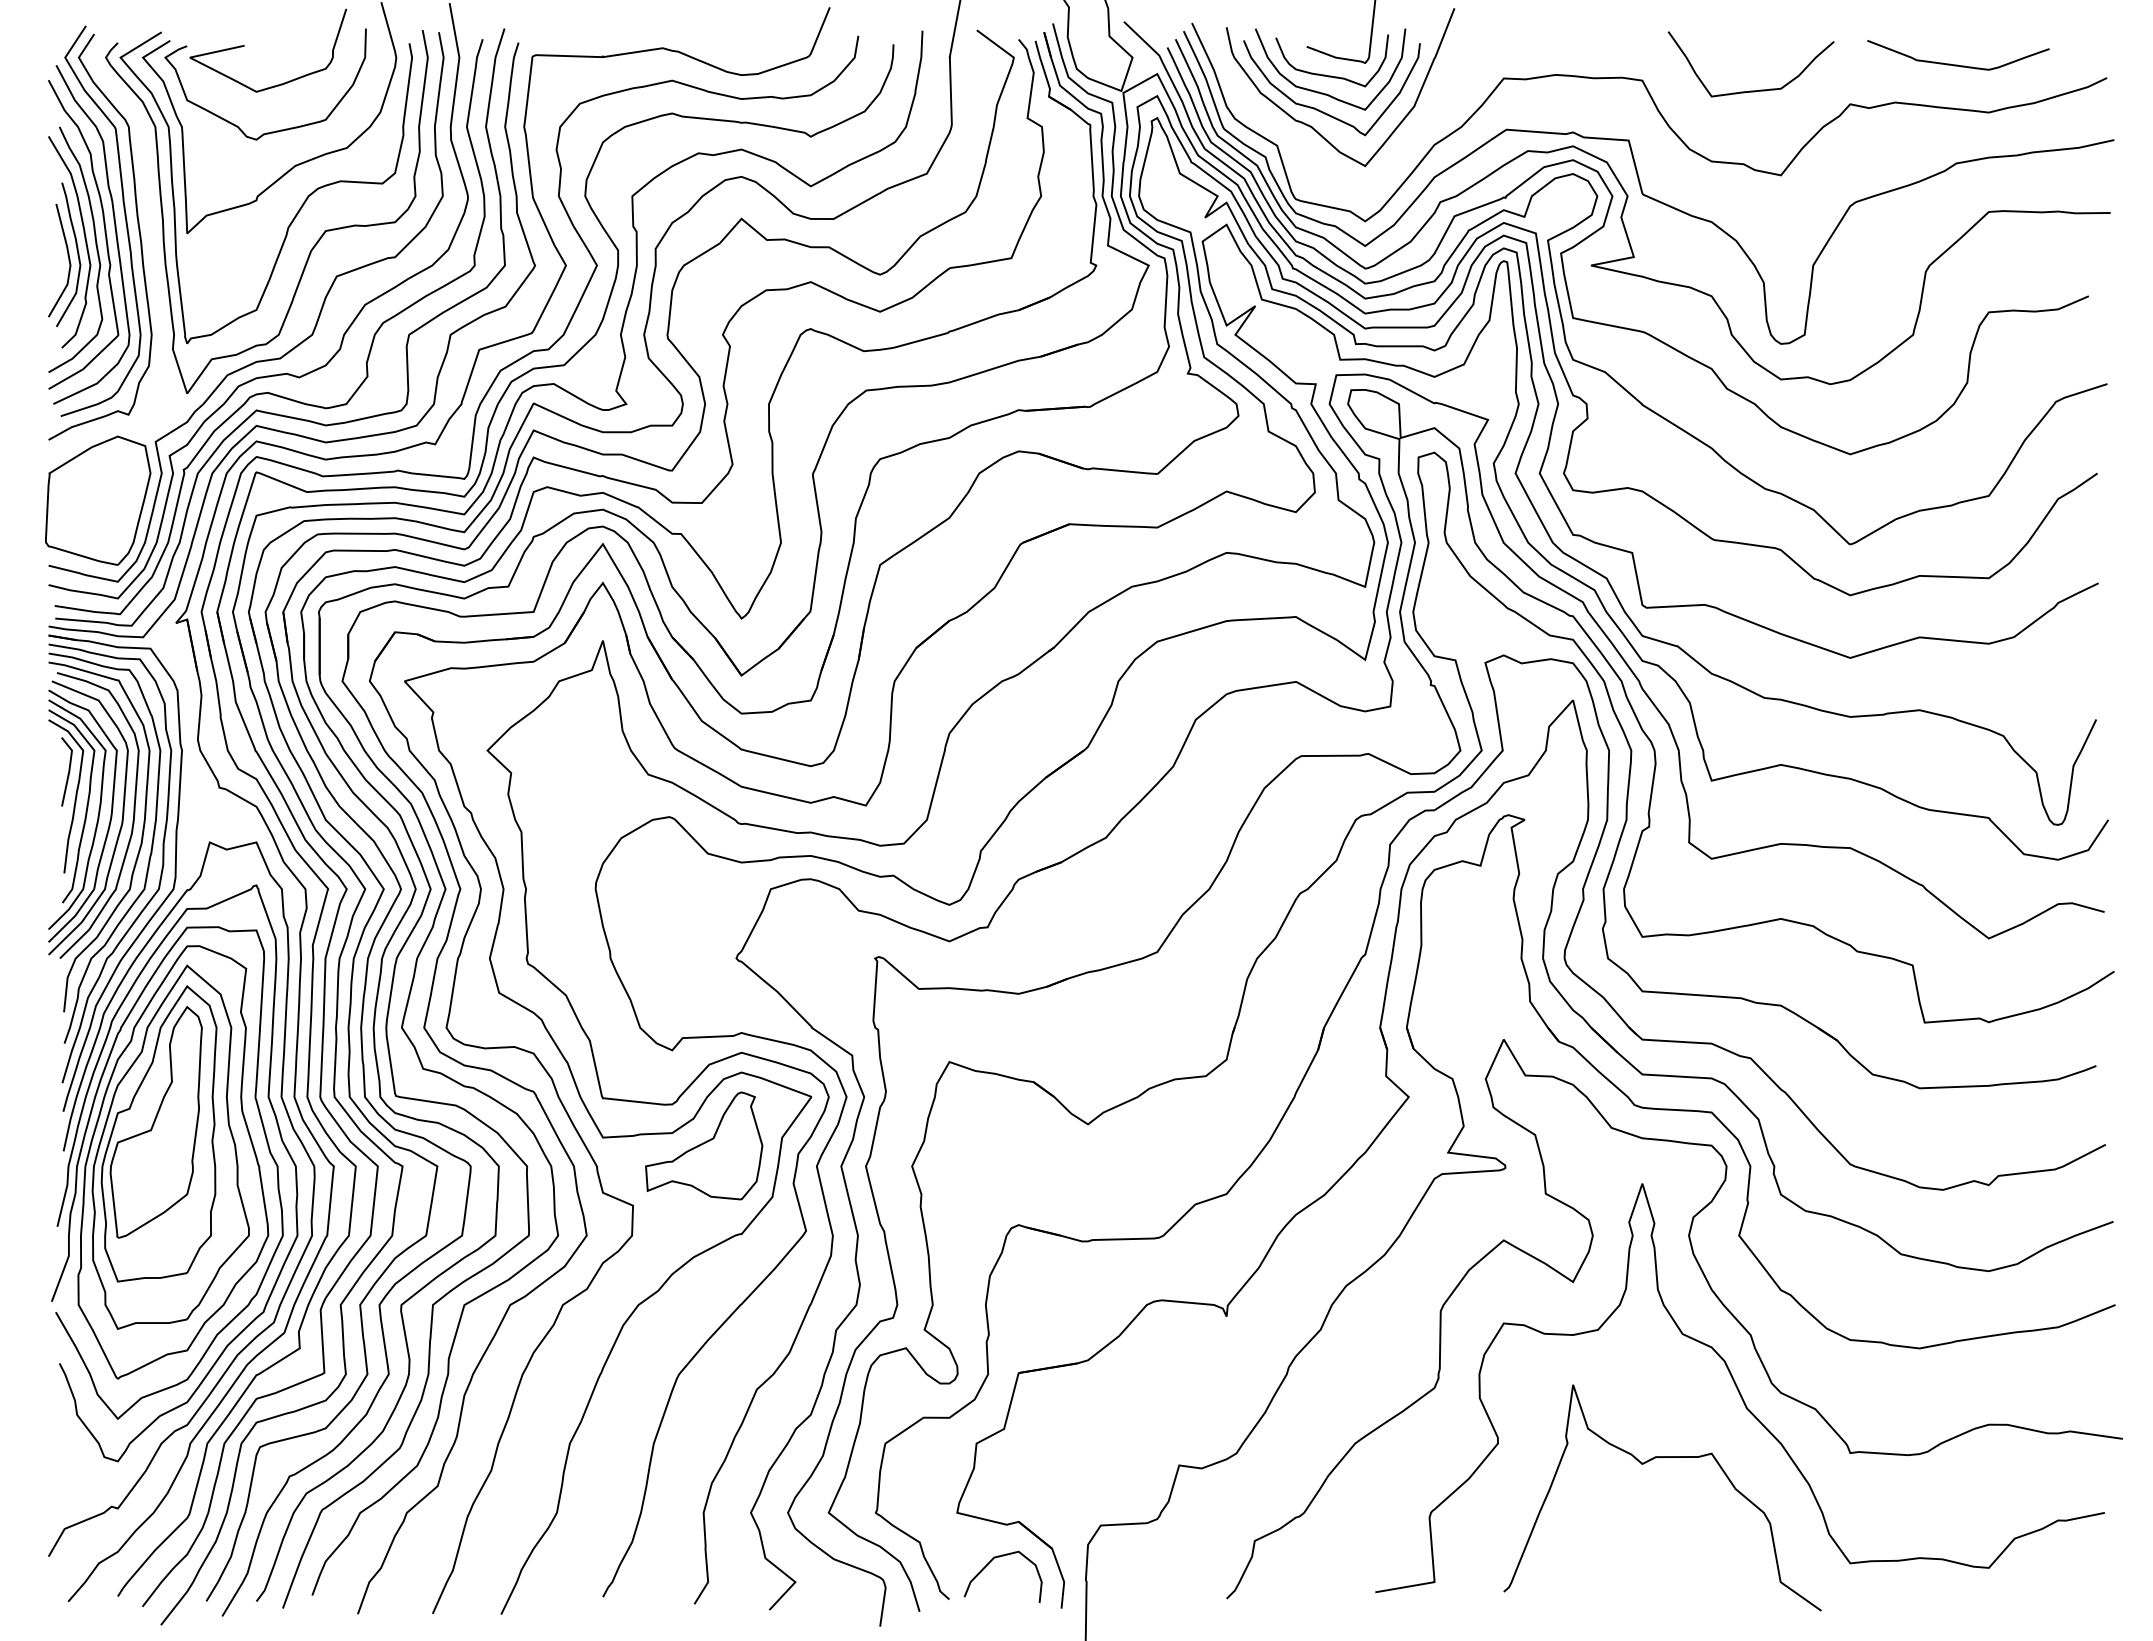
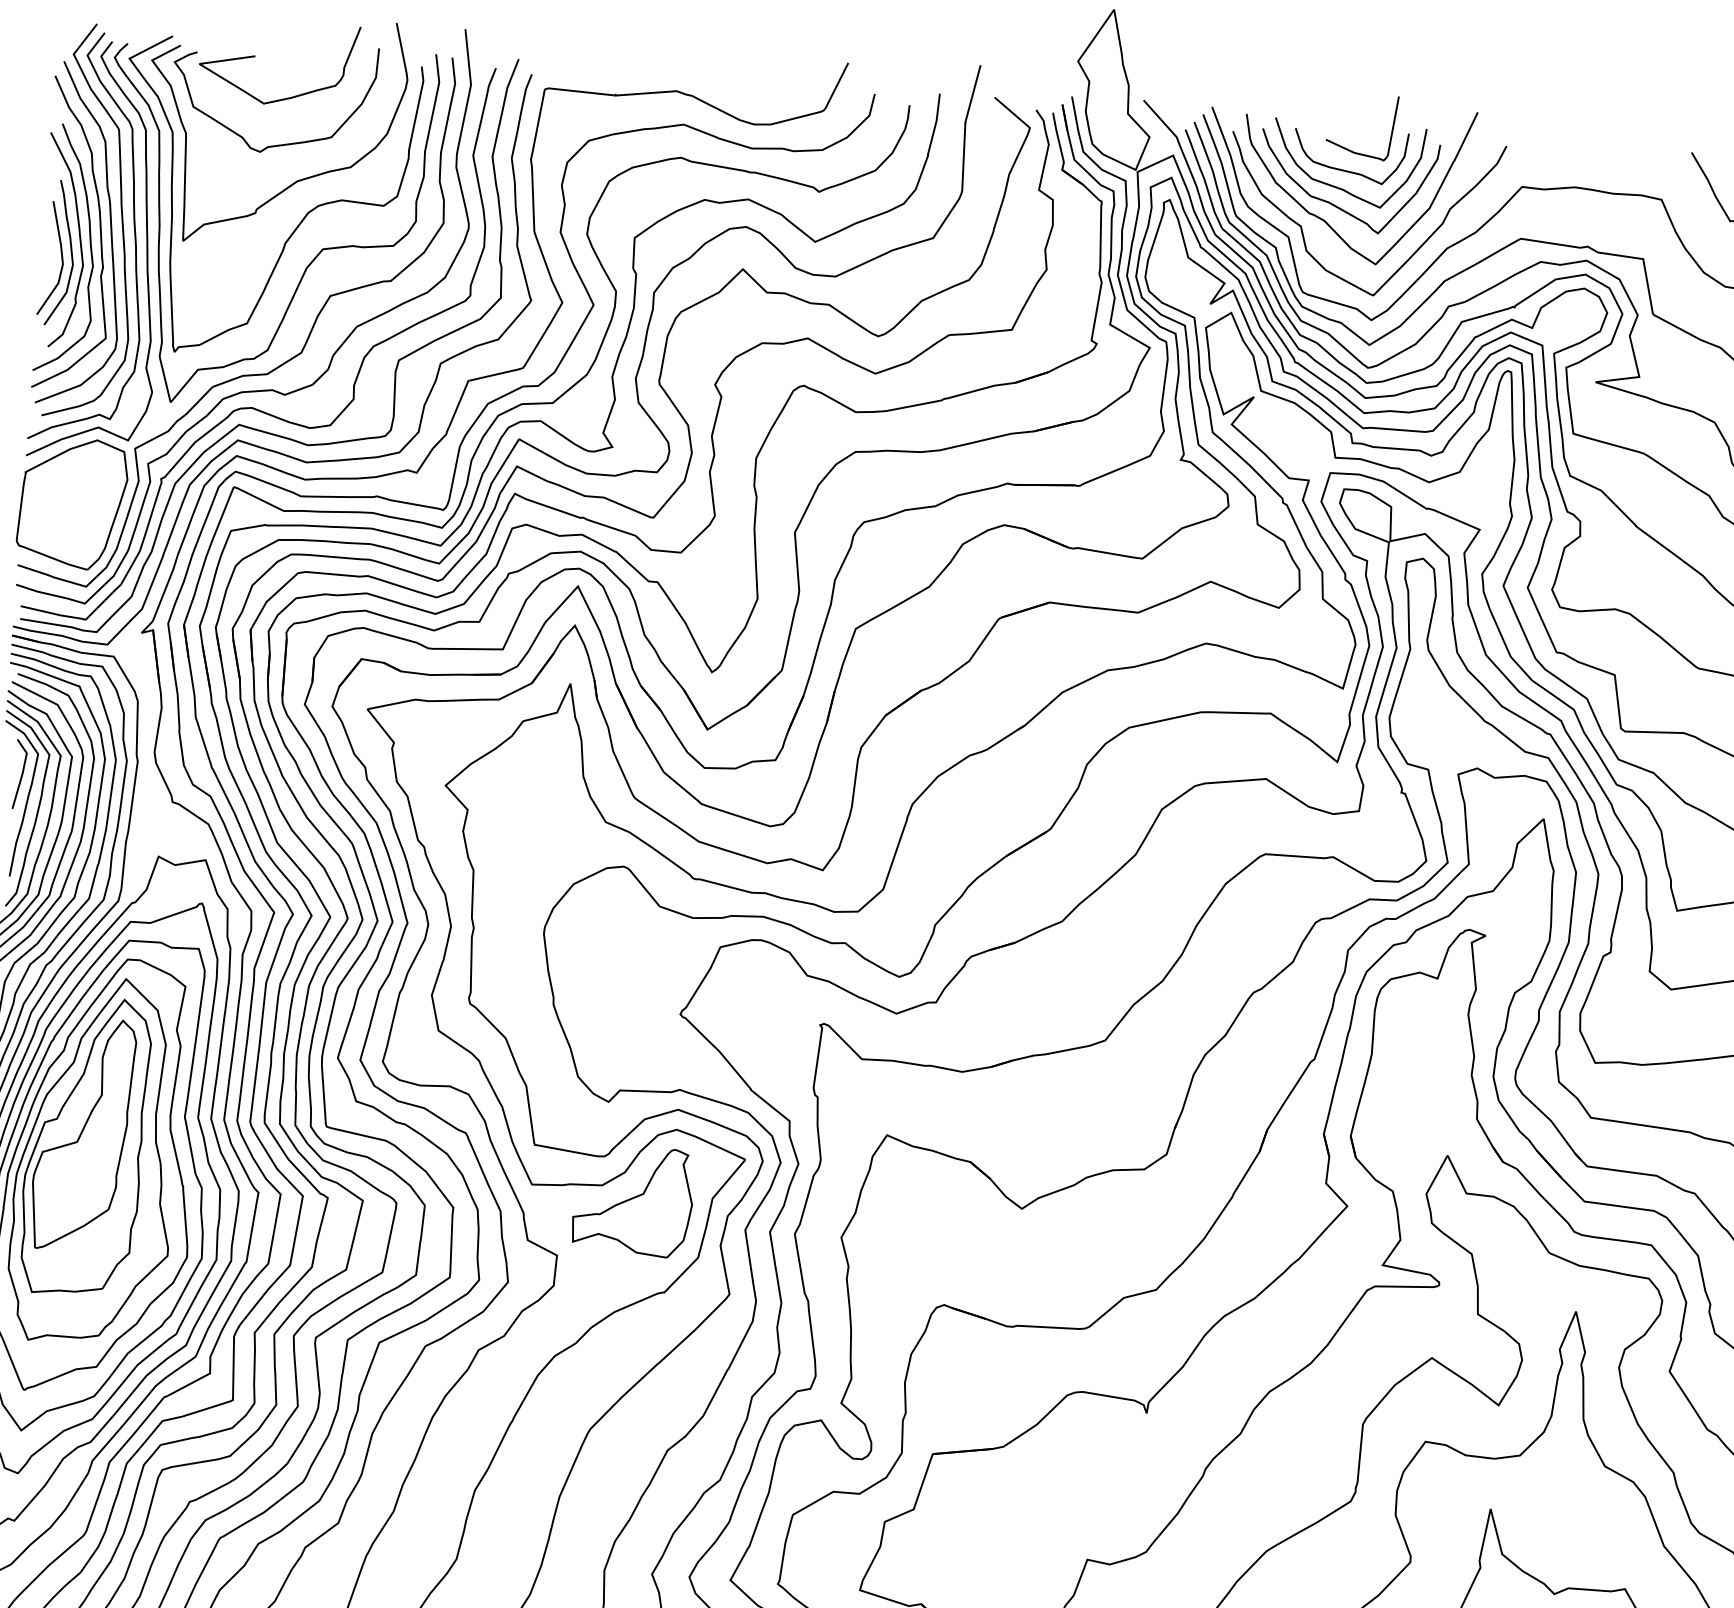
curve: (1398, 155) -> (1409, 256), added
curve: (151, 246) -> (146, 251), added

